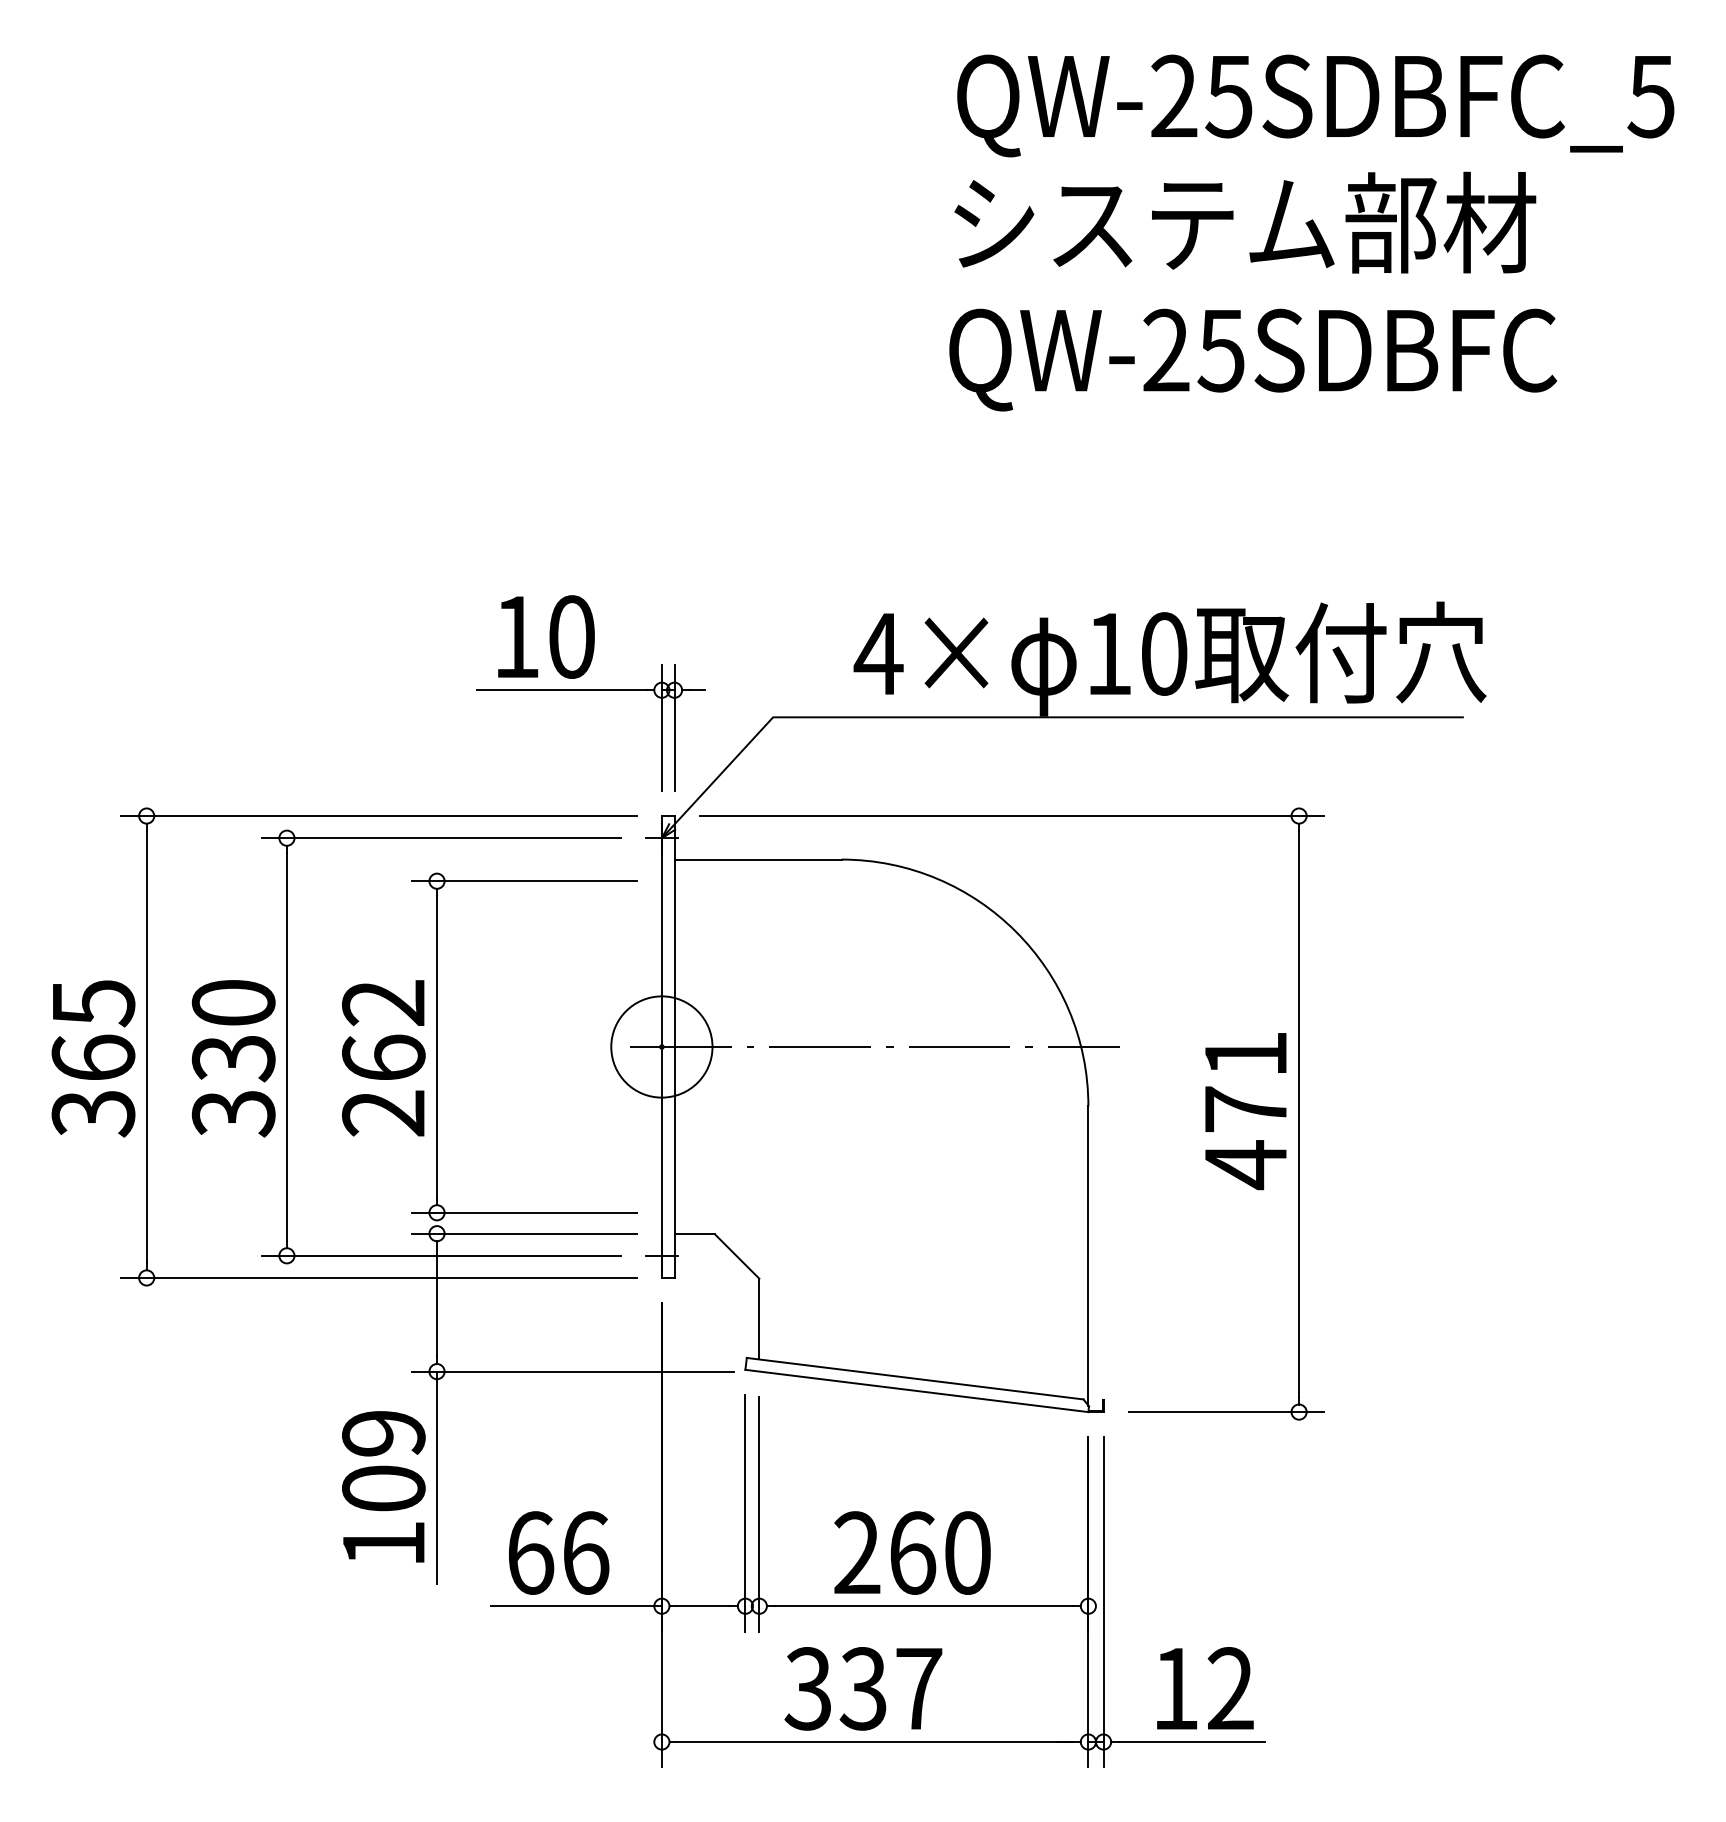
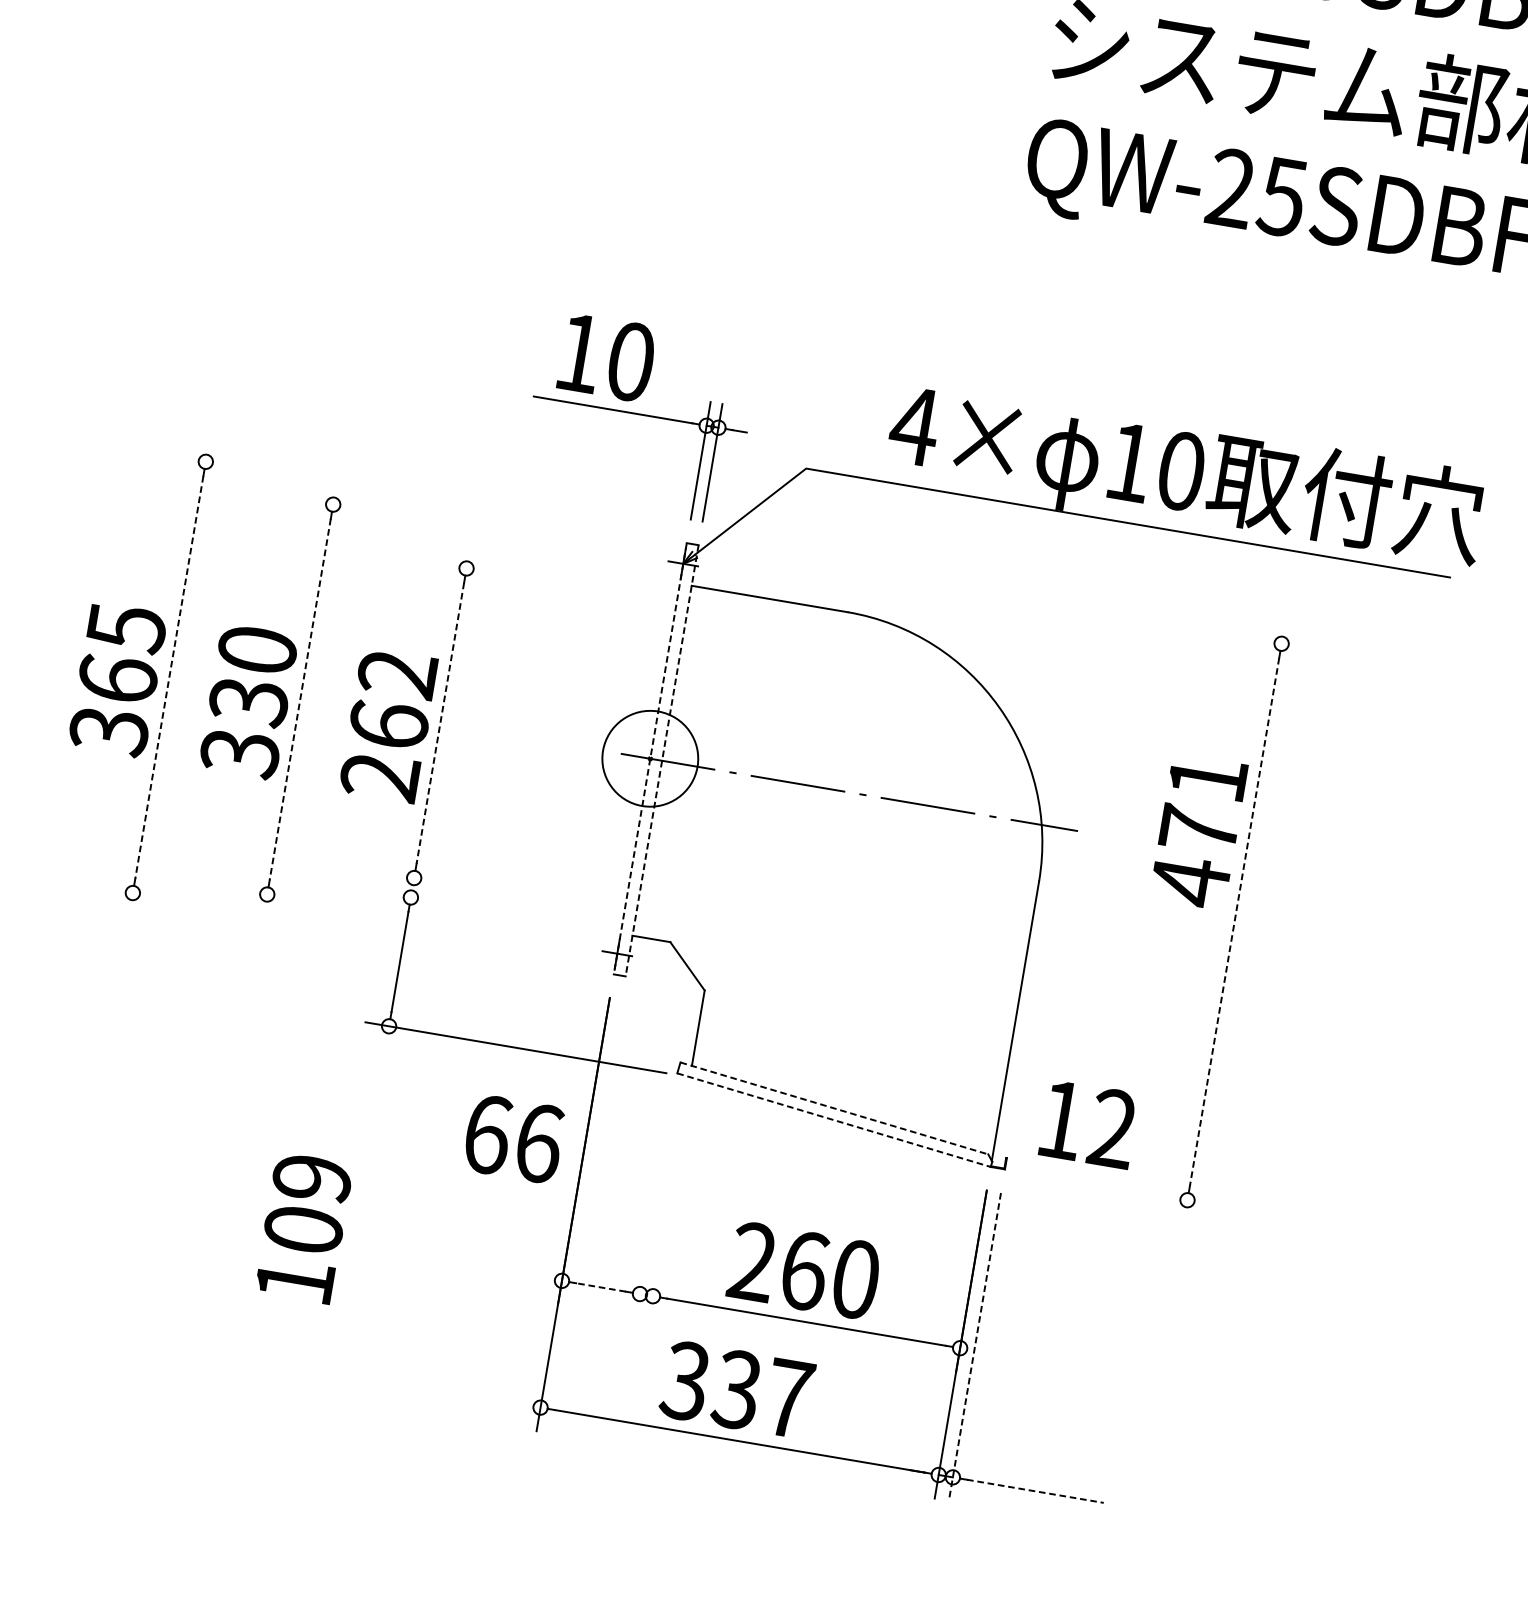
line: (378, 816) -> (422, 498), removed
line: (1011, 816) -> (1013, 598), removed
line: (440, 838) -> (476, 529), removed
line: (523, 881) -> (547, 582), removed
line: (146, 1047) -> (169, 677), solid -> dashed
line: (286, 1047) -> (299, 699), solid -> dashed
line: (437, 1047) -> (440, 723), solid -> dashed
line: (661, 1047) -> (649, 759), solid -> dashed
line: (674, 1047) -> (662, 761), solid -> dashed
text: (1245, 1111) -> (1198, 831), moved
line: (1299, 1114) -> (1234, 922), solid -> dashed
line: (523, 1212) -> (494, 891), removed
line: (523, 1233) -> (491, 911), removed
line: (440, 1255) -> (410, 918), removed
line: (378, 1277) -> (349, 929), removed
line: (915, 1378) -> (834, 1108), solid -> dashed
line: (916, 1390) -> (833, 1119), solid -> dashed
line: (1226, 1412) -> (1119, 1189), removed
line: (437, 1477) -> (372, 1125), removed
text: (383, 1486) -> (303, 1227), moved
line: (745, 1513) -> (654, 1207), removed
line: (759, 1513) -> (667, 1209), removed
text: (559, 1552) -> (514, 1138), moved
line: (1103, 1602) -> (974, 1347), solid -> dashed
line: (575, 1606) -> (481, 1267), removed
line: (703, 1606) -> (600, 1287), solid -> dashed
text: (1205, 1688) -> (1089, 1124), moved
line: (1192, 1742) -> (1035, 1491), solid -> dashed

